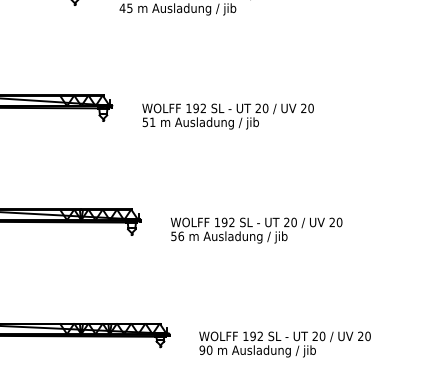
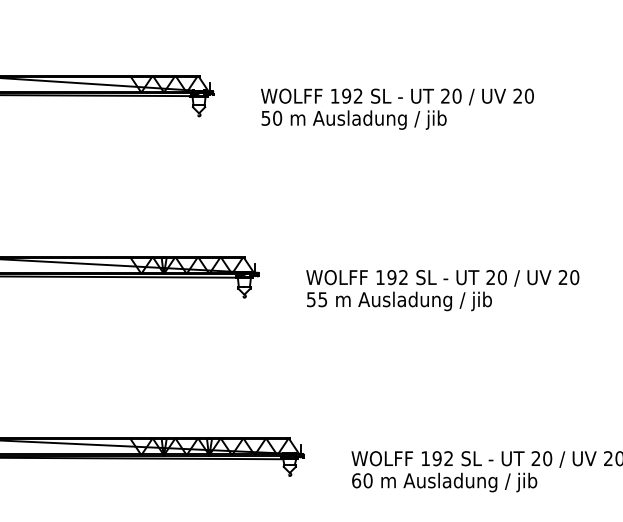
text: (152, 122) -> (277, 118), 51 -> 50
text: (181, 236) -> (323, 299), 56 -> 55
text: (202, 349) -> (356, 479), 90 -> 60

